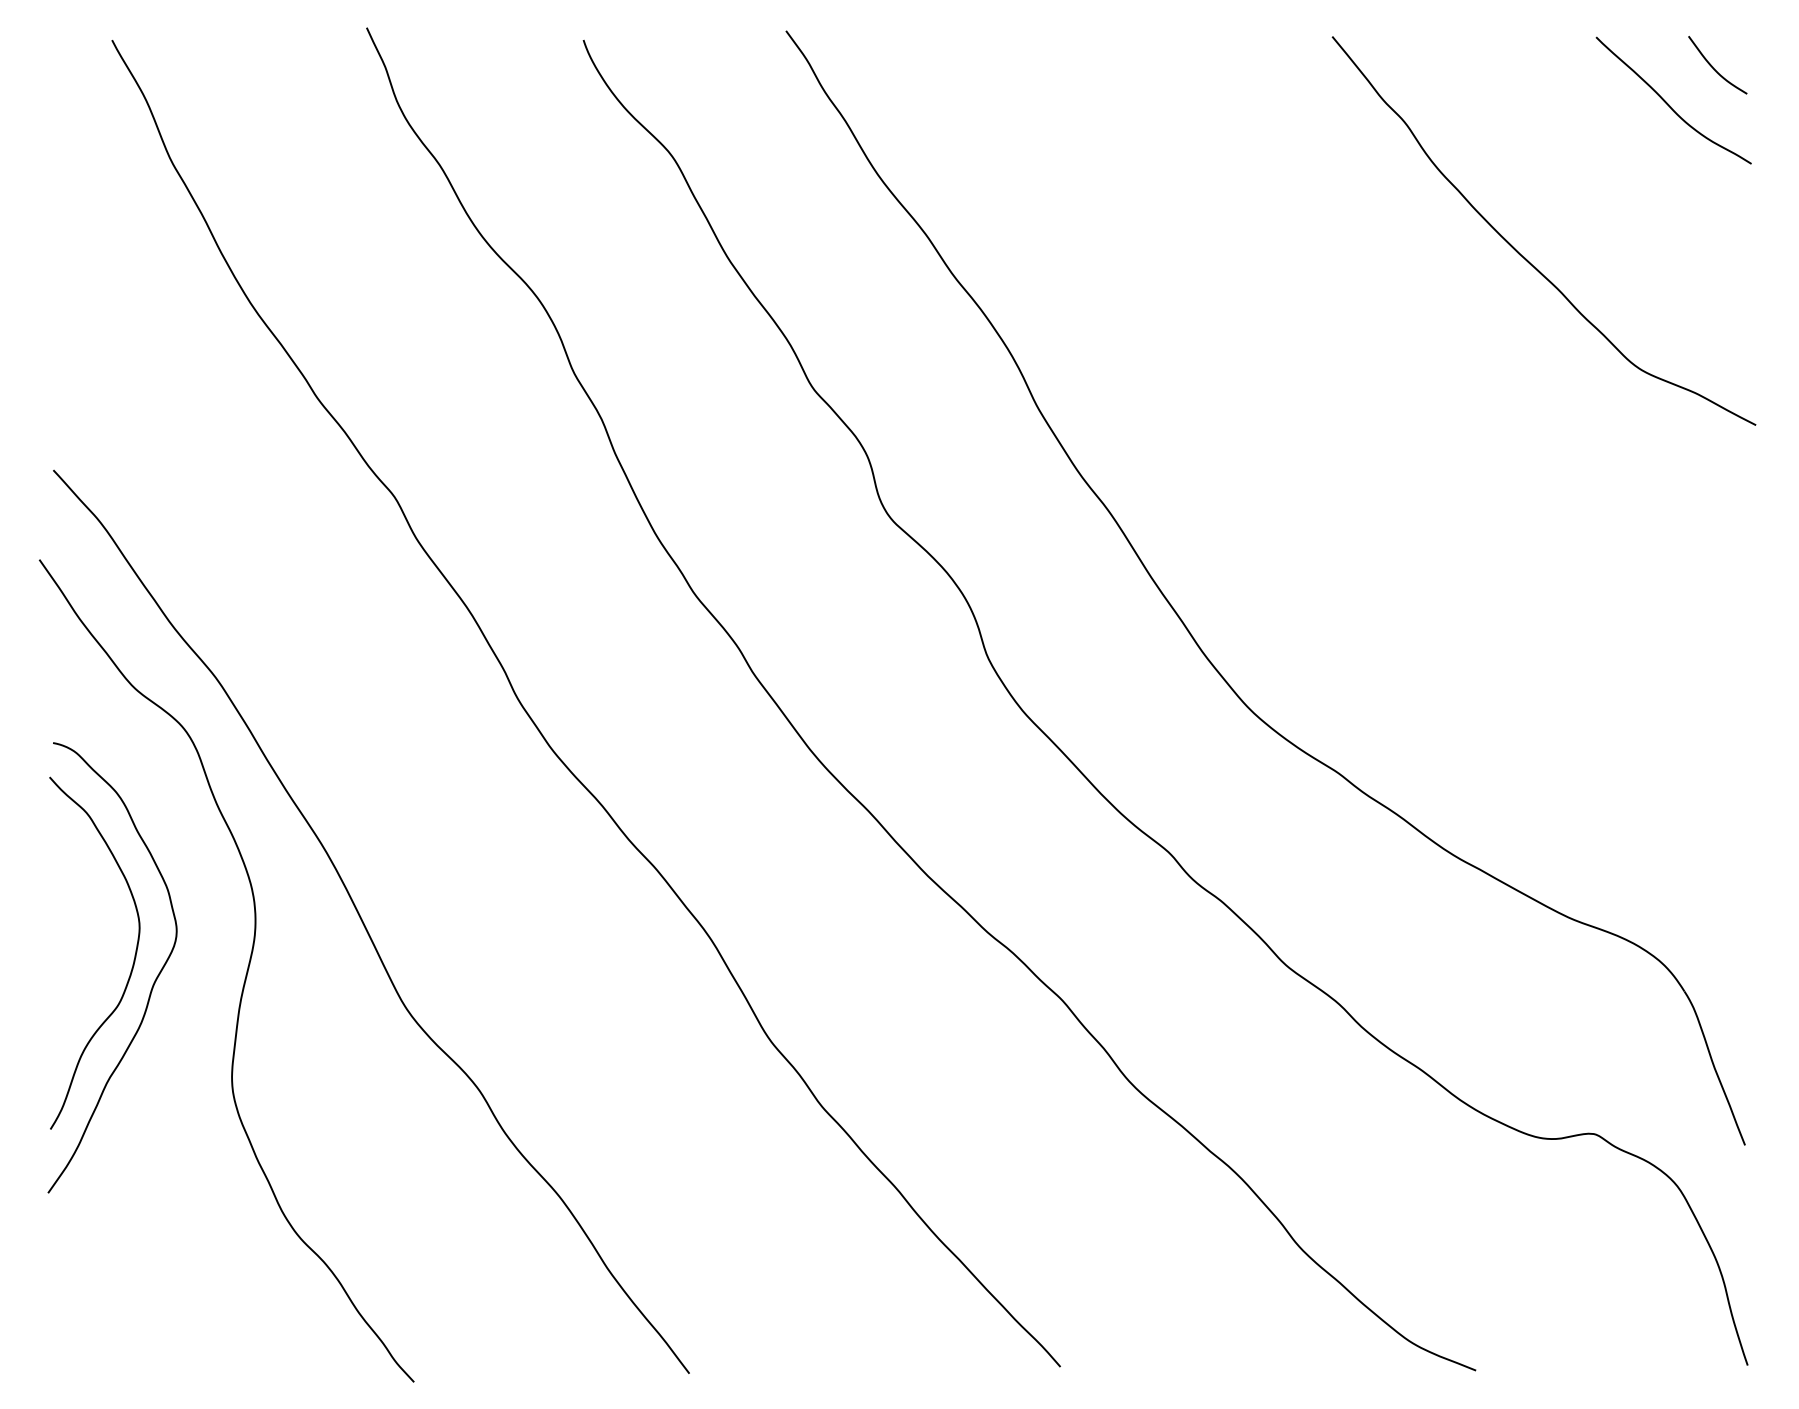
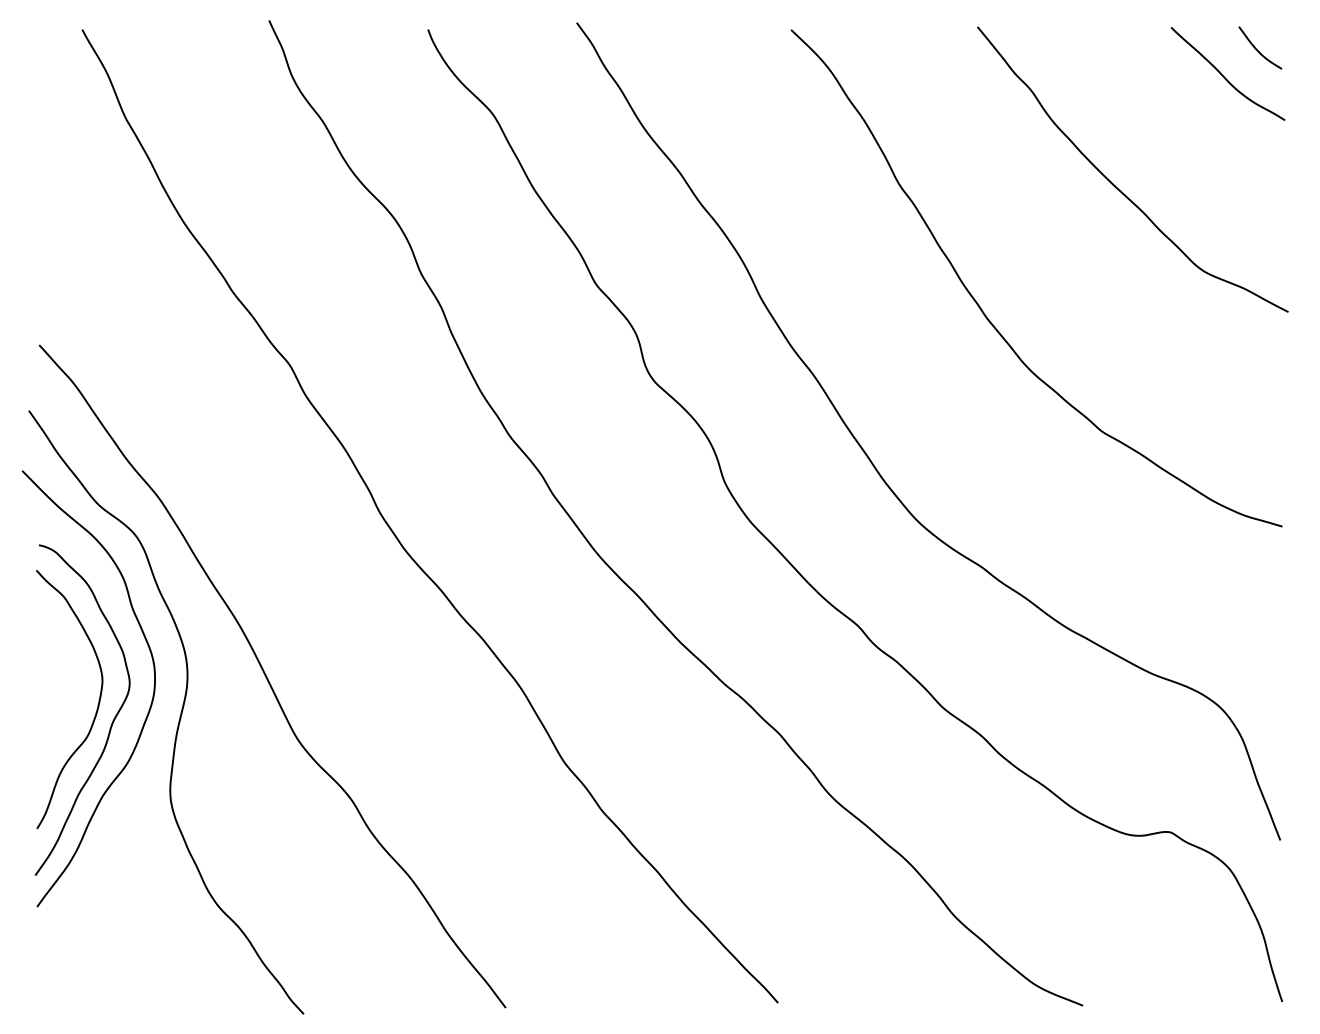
curve: (1342, 427) -> (985, 313), added
curve: (203, 965) -> (149, 708), added

